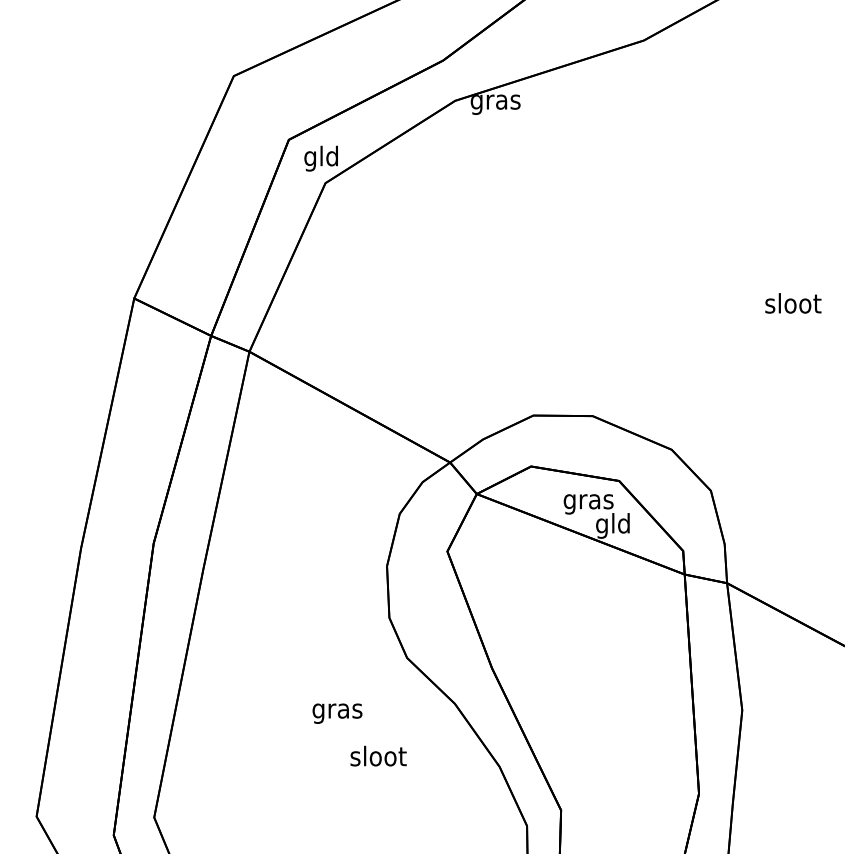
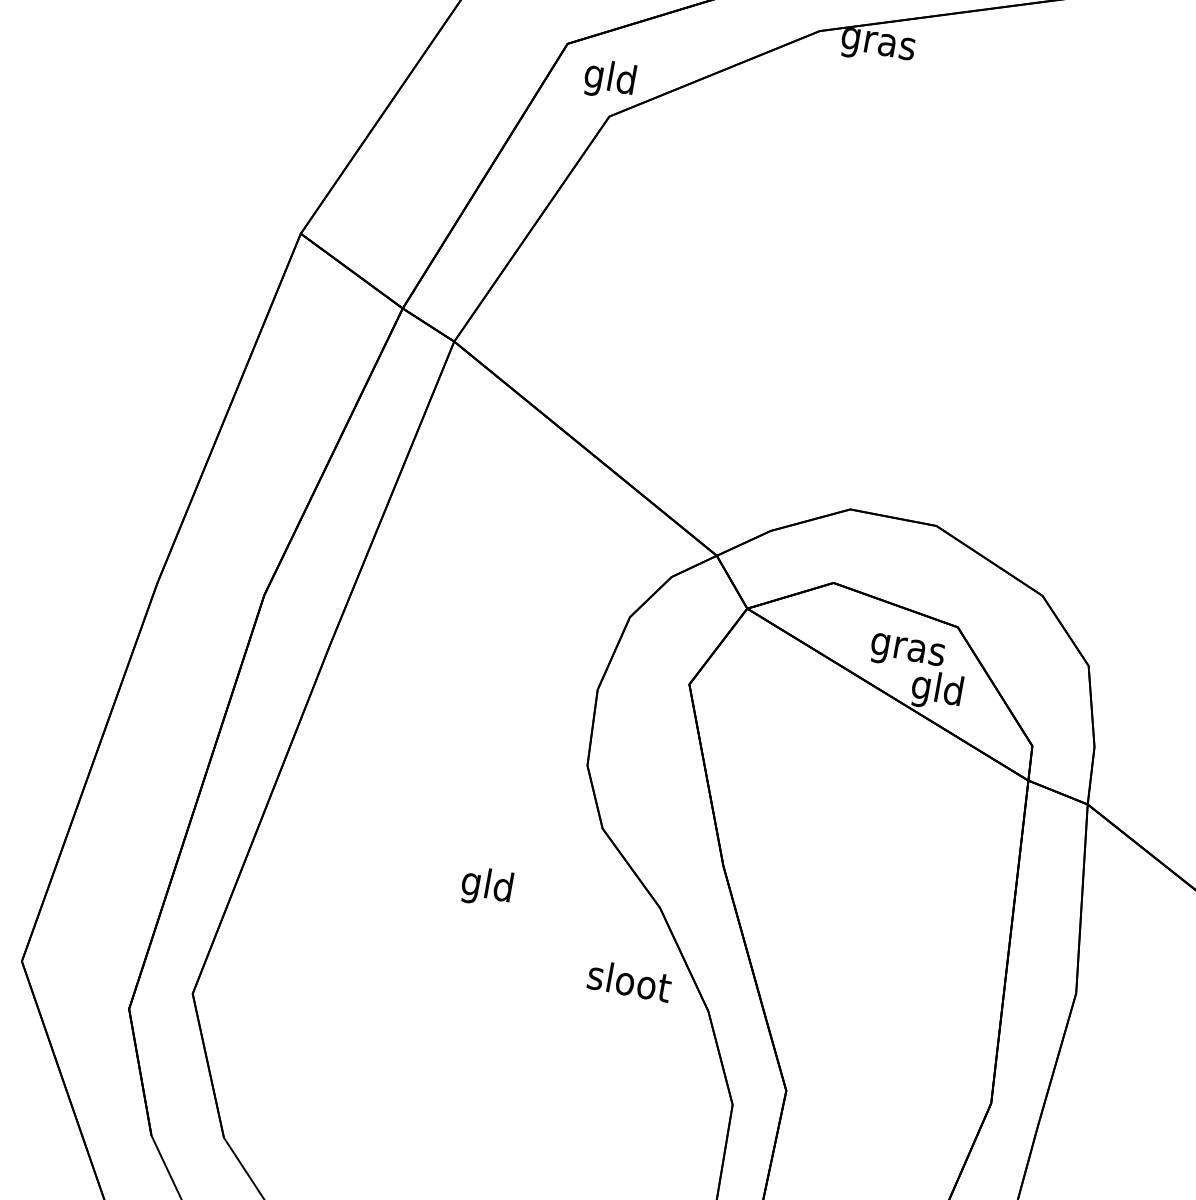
text: (337, 710) -> (487, 886), gras -> gld
text: (378, 755) -> (629, 980), moved

